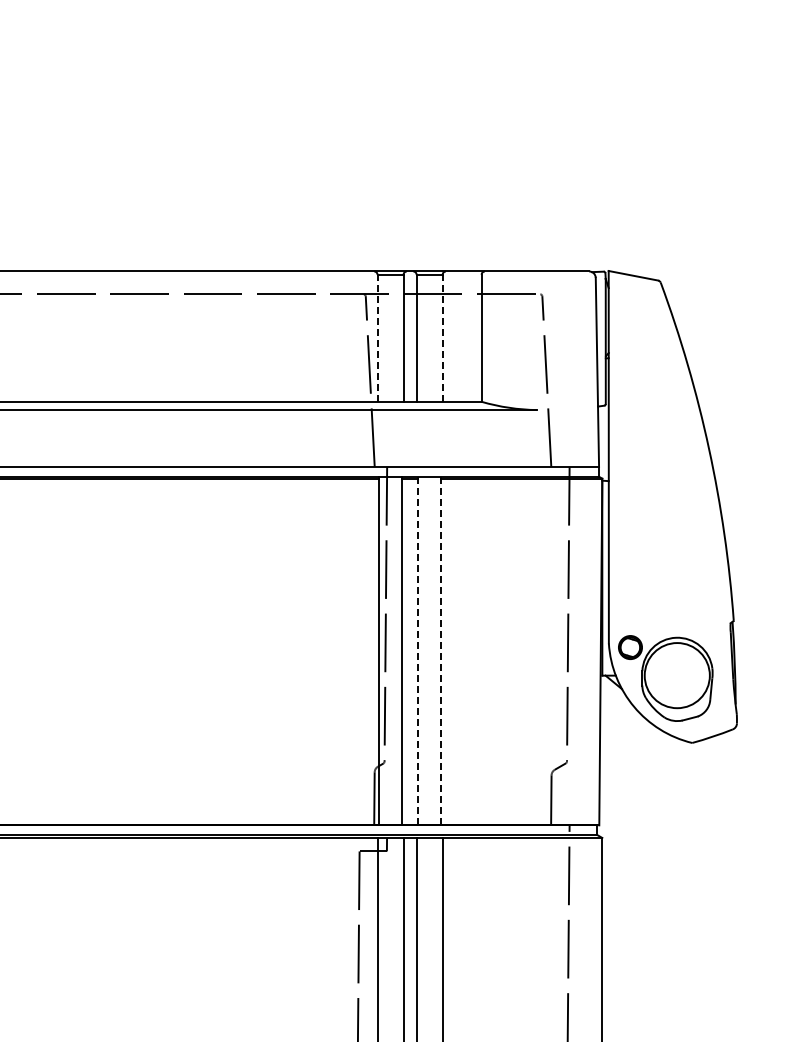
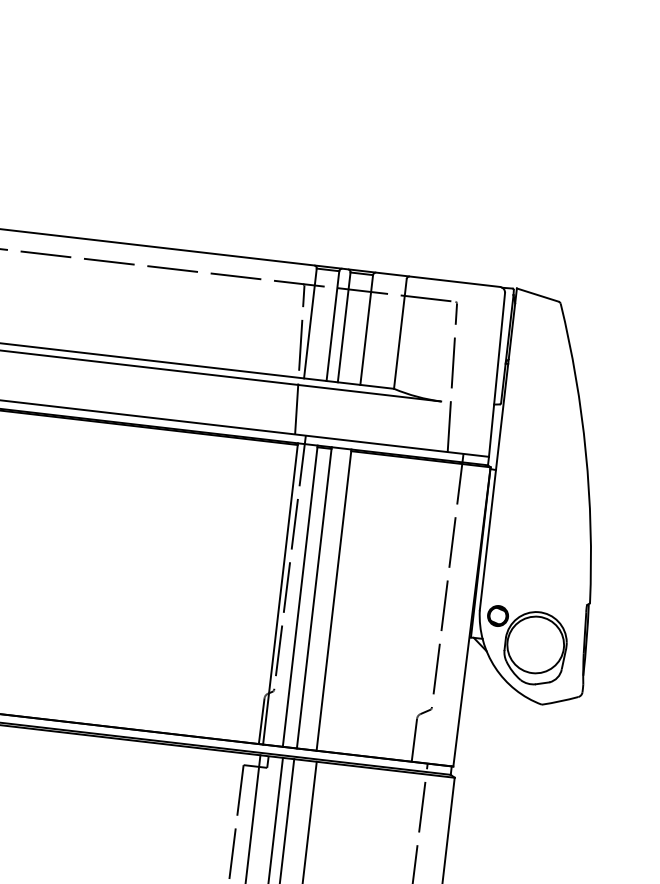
line: (377, 338) -> (310, 323), dashed -> solid
line: (442, 338) -> (366, 330), dashed -> solid
line: (418, 650) -> (314, 597), dashed -> solid
line: (441, 650) -> (334, 599), dashed -> solid

